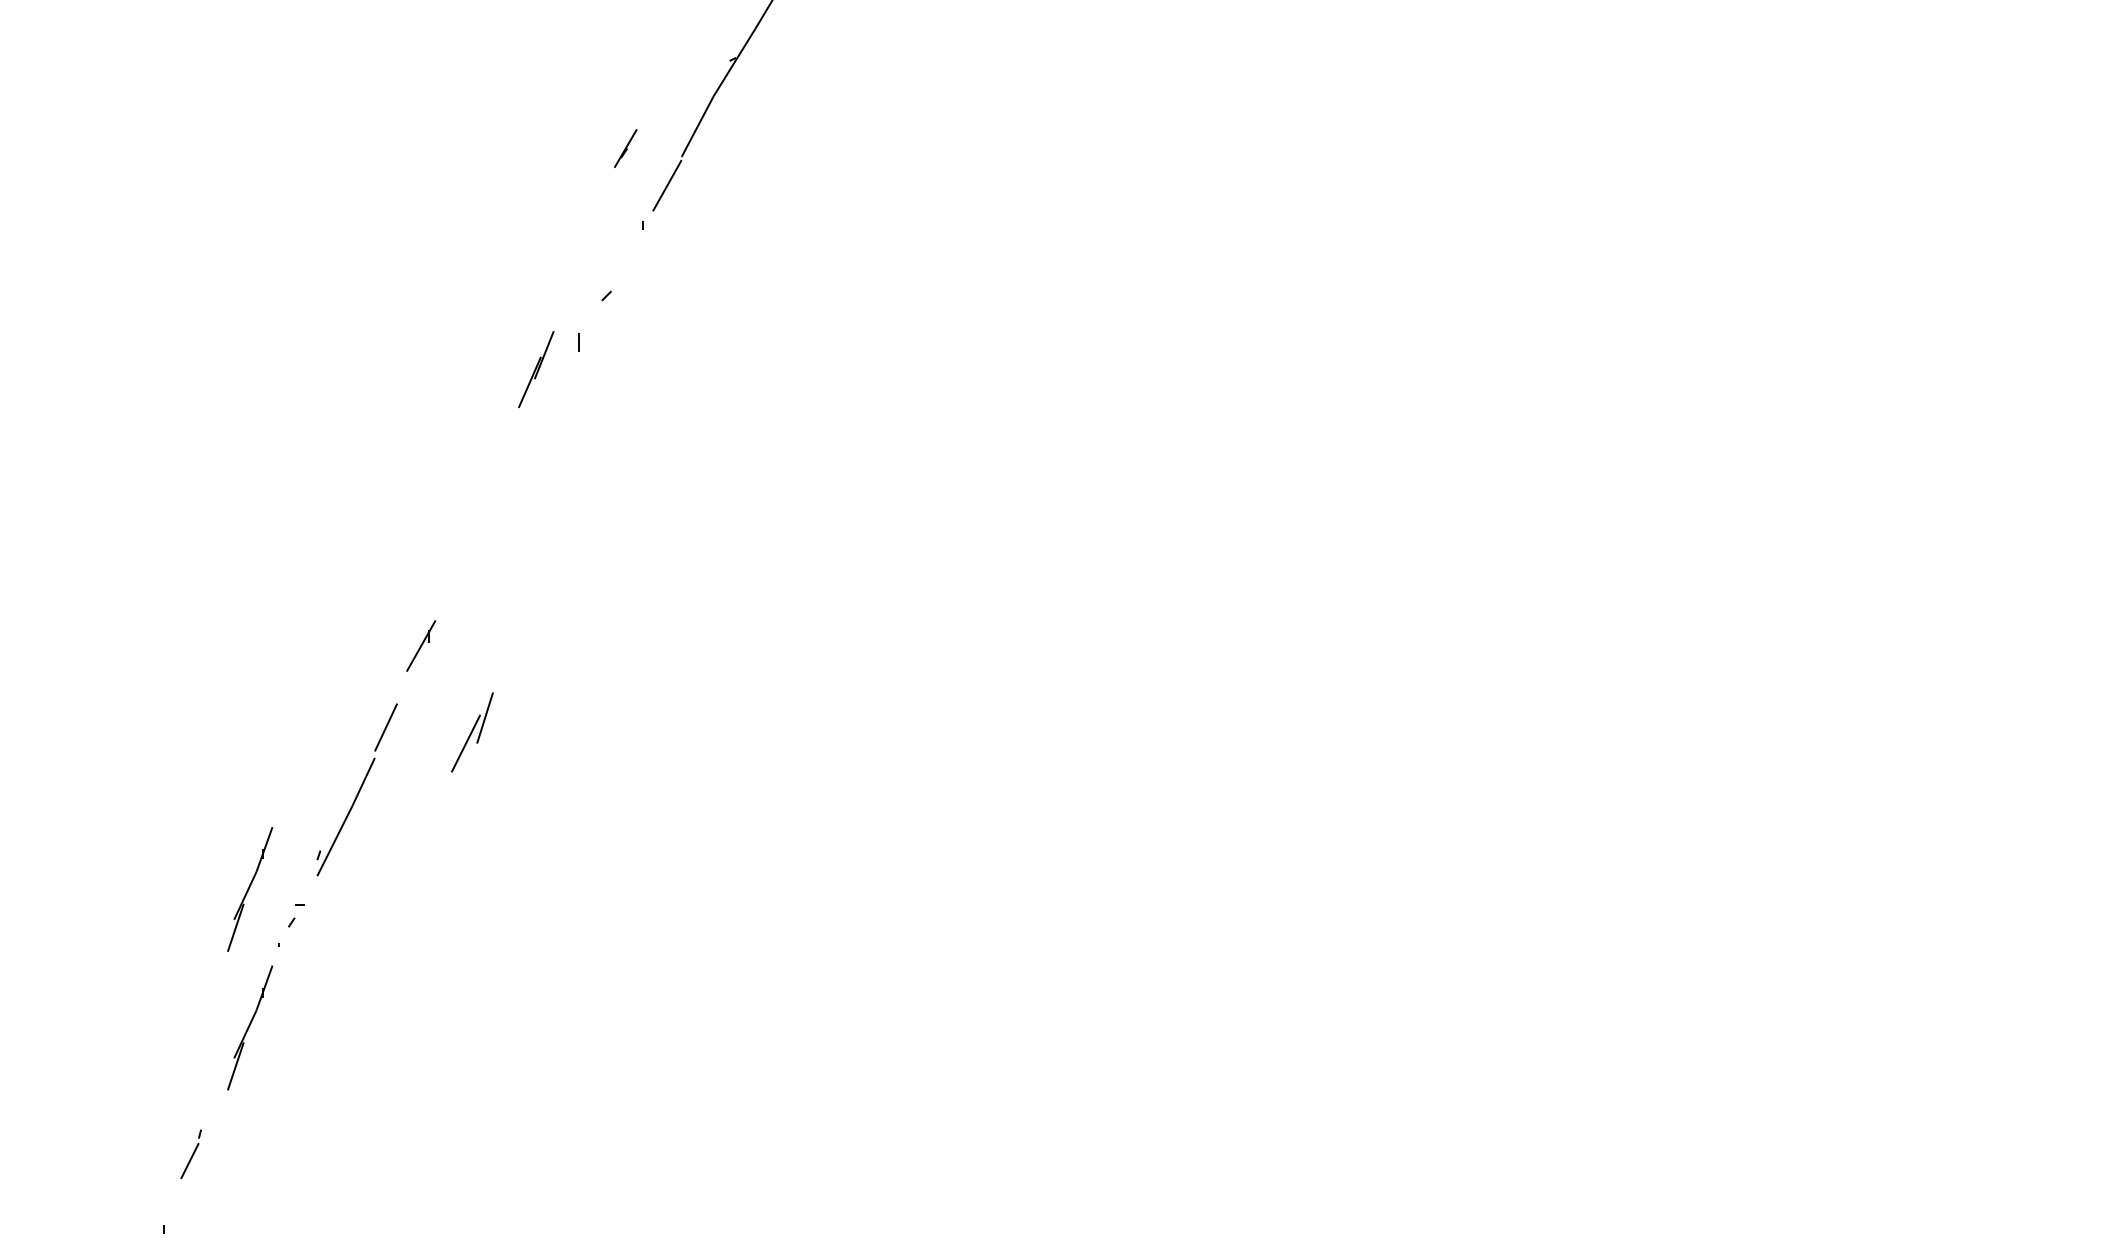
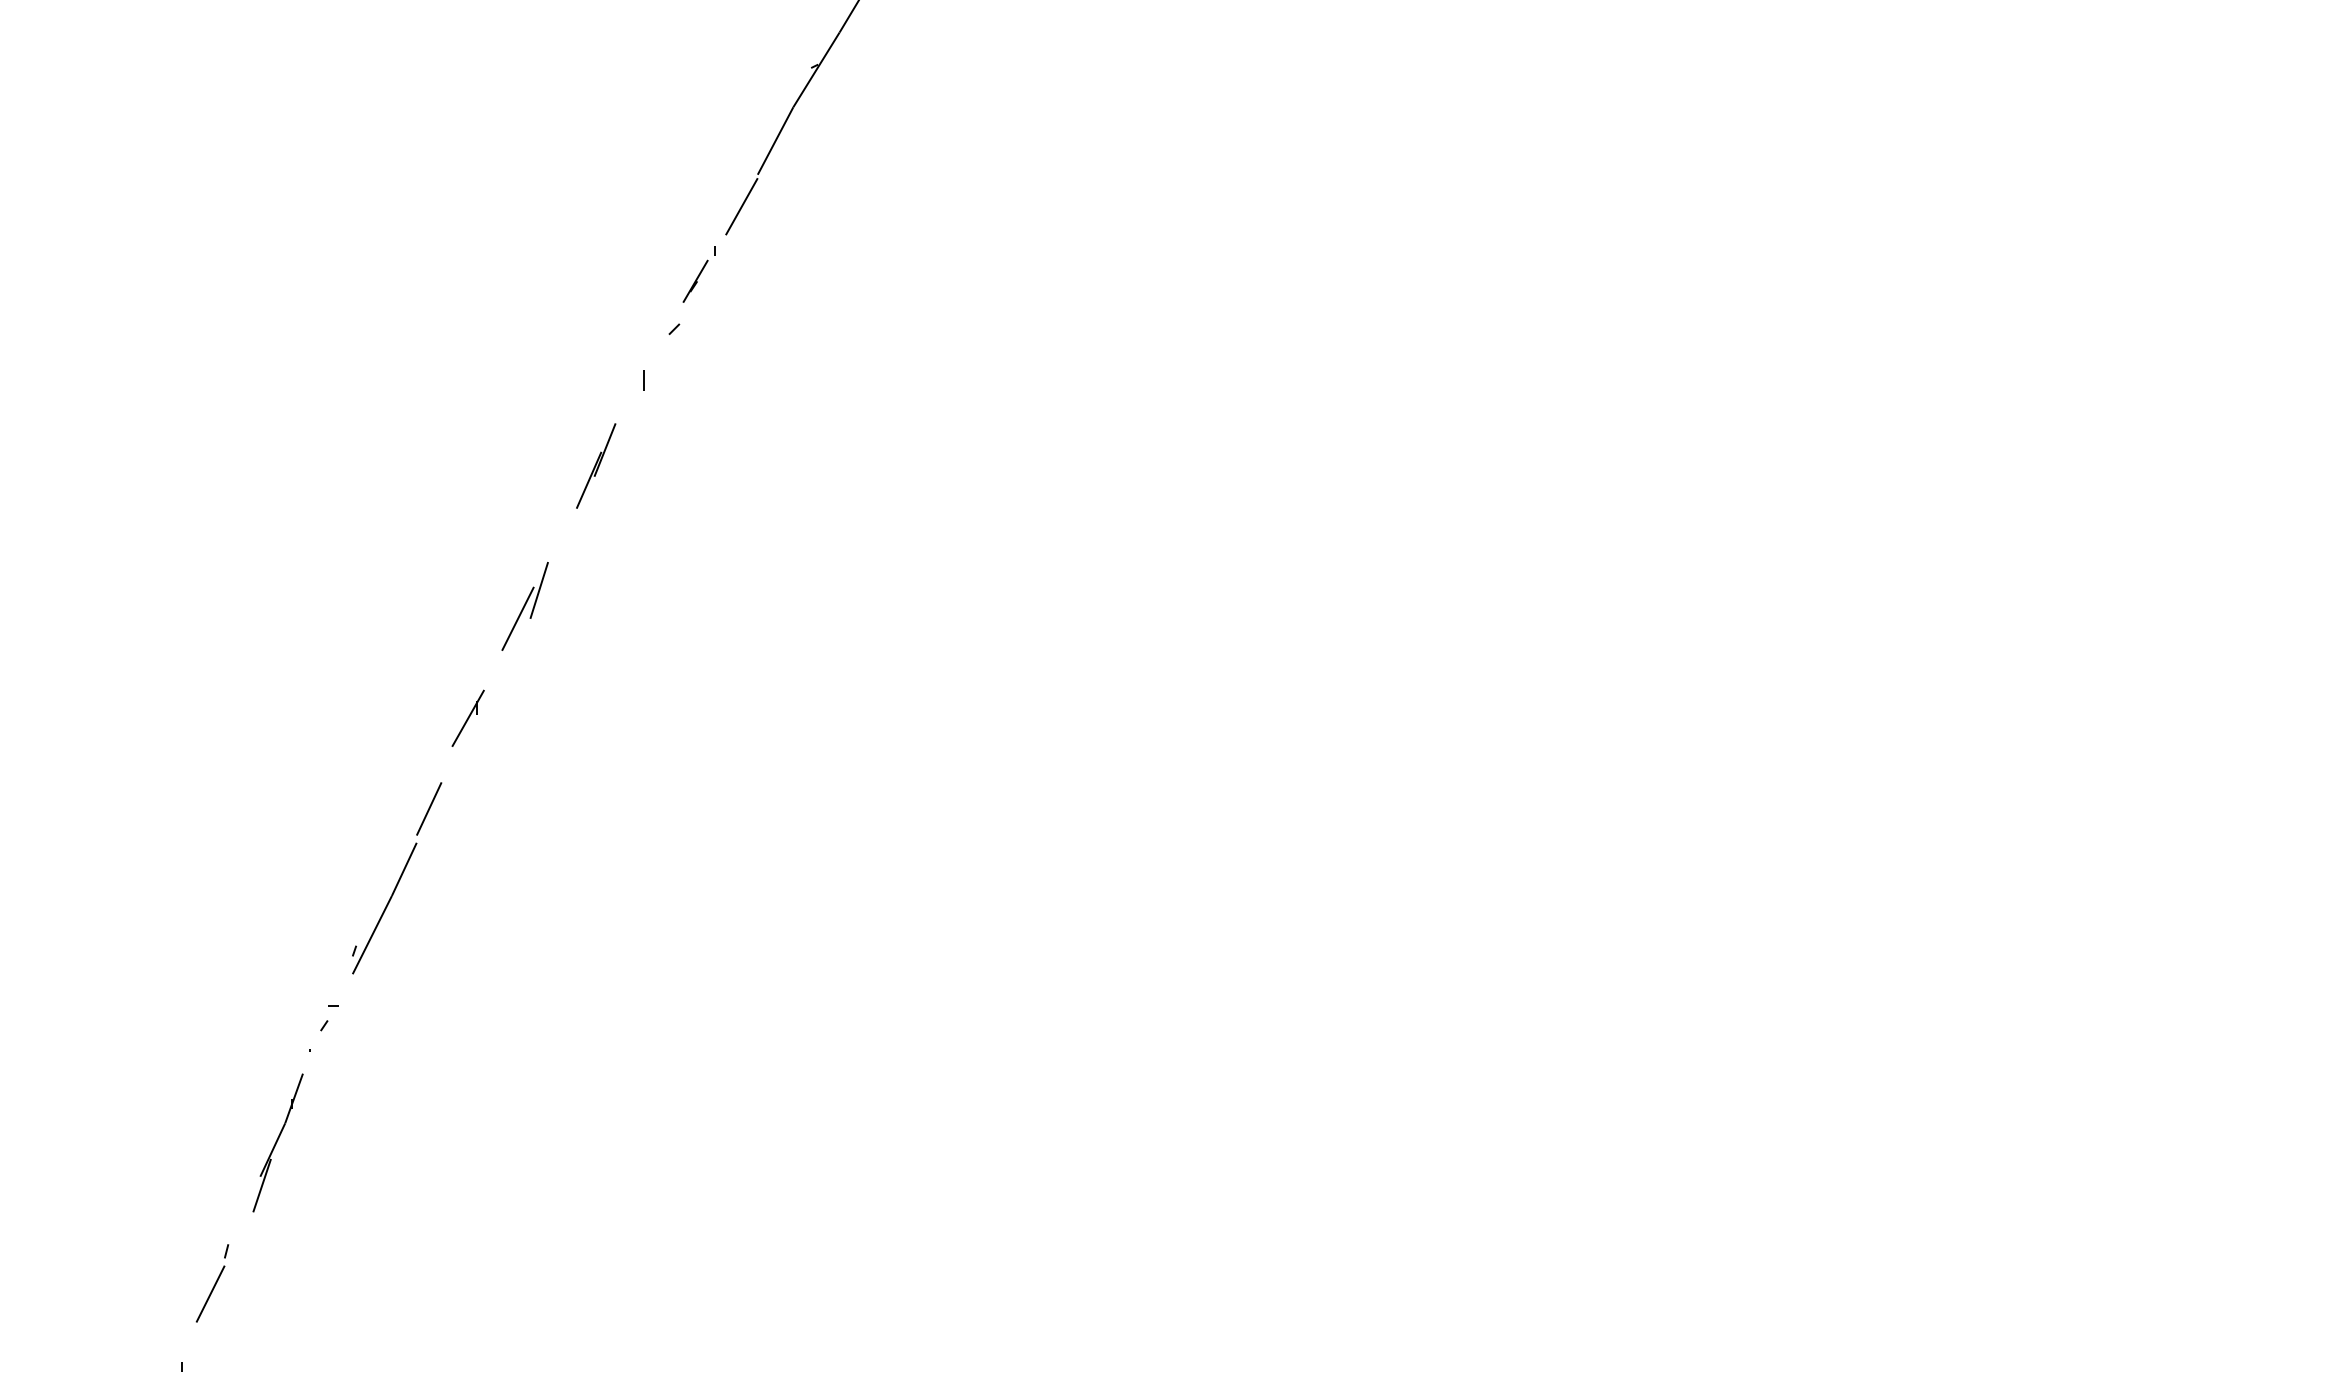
line: (625, 147) -> (695, 280), moved
part: (536, 369) -> (596, 465), moved
part: (471, 732) -> (524, 606), moved
part: (249, 889) -> (277, 988), removed
part: (191, 1154) -> (212, 1283), size x1.43

